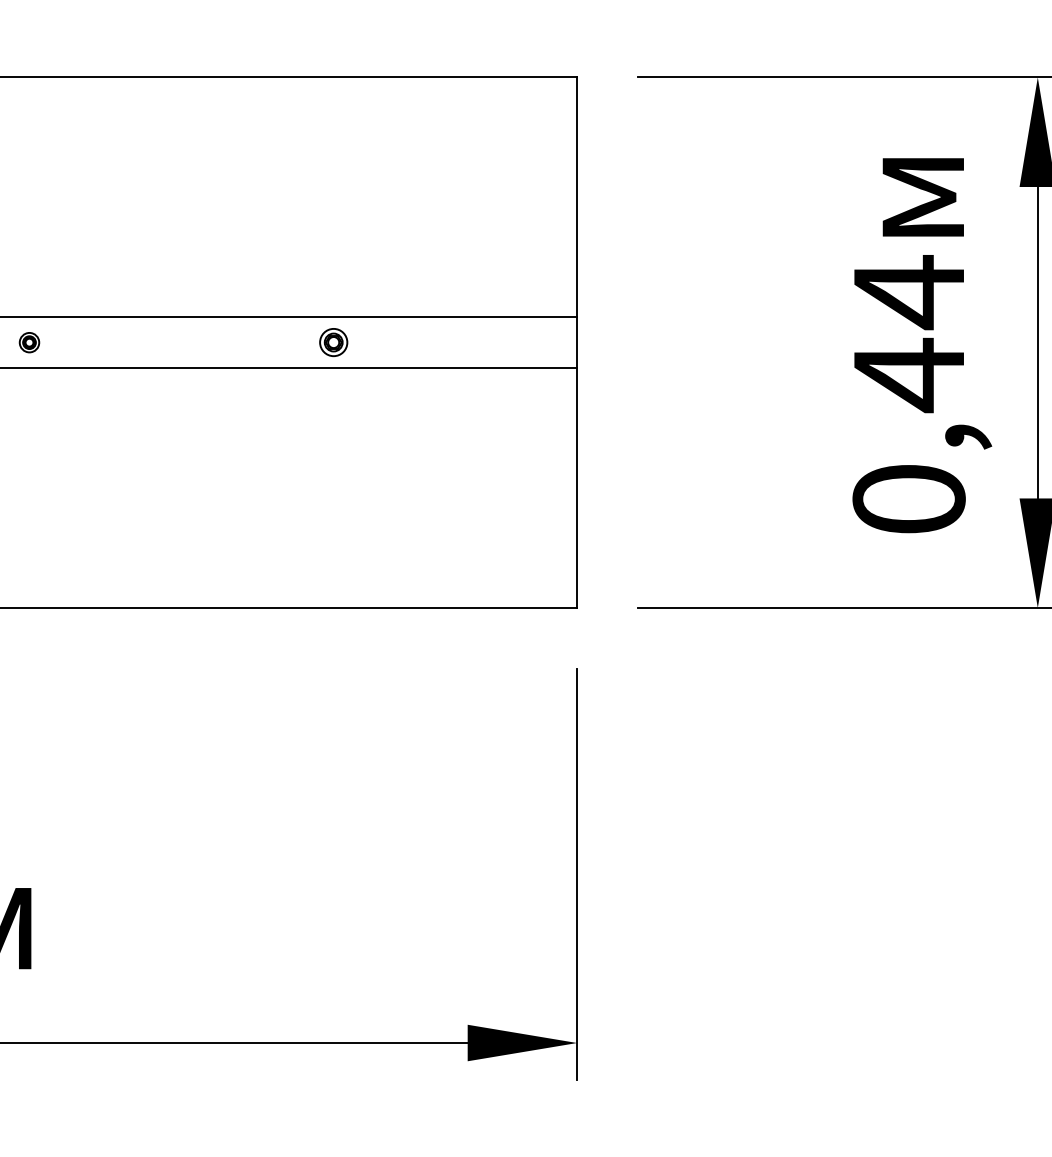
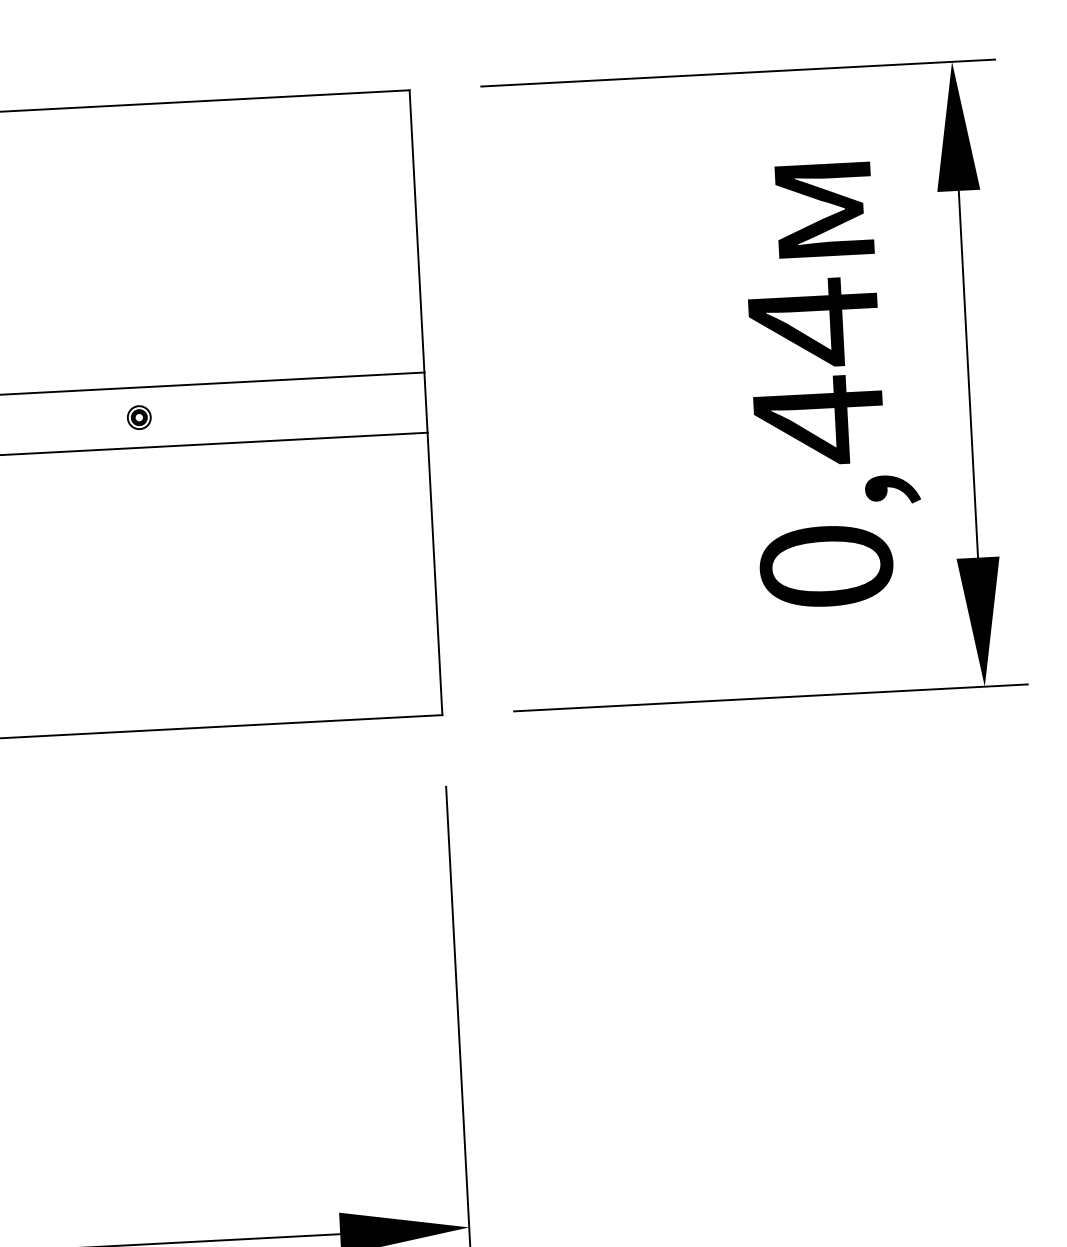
part: (333, 342) -> (138, 417), size x0.71

